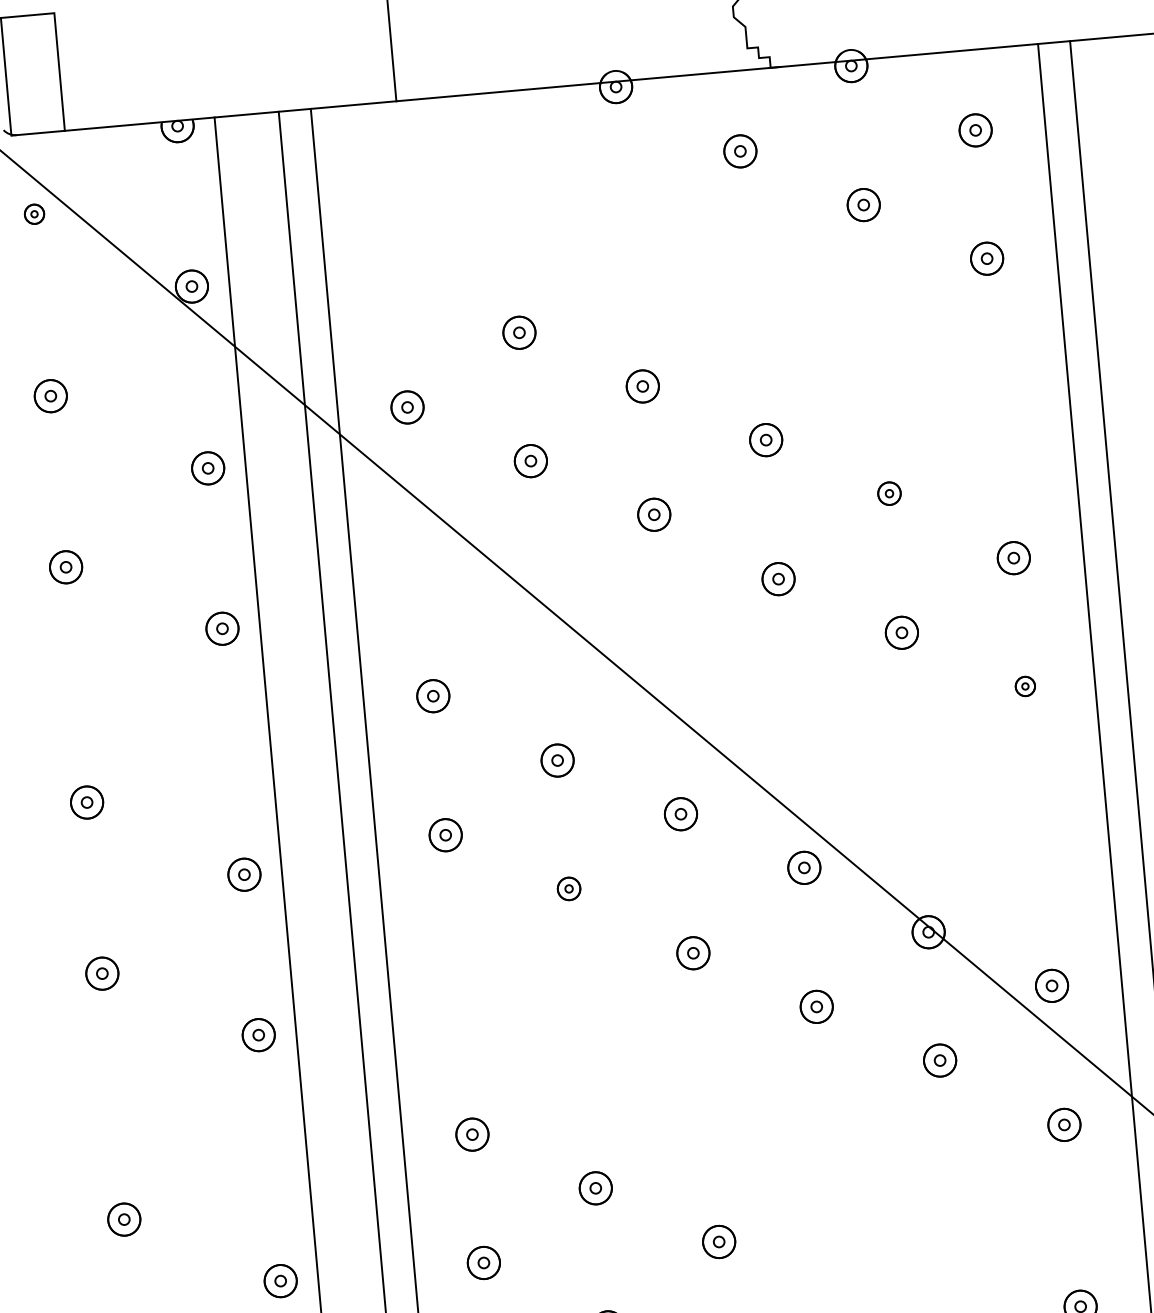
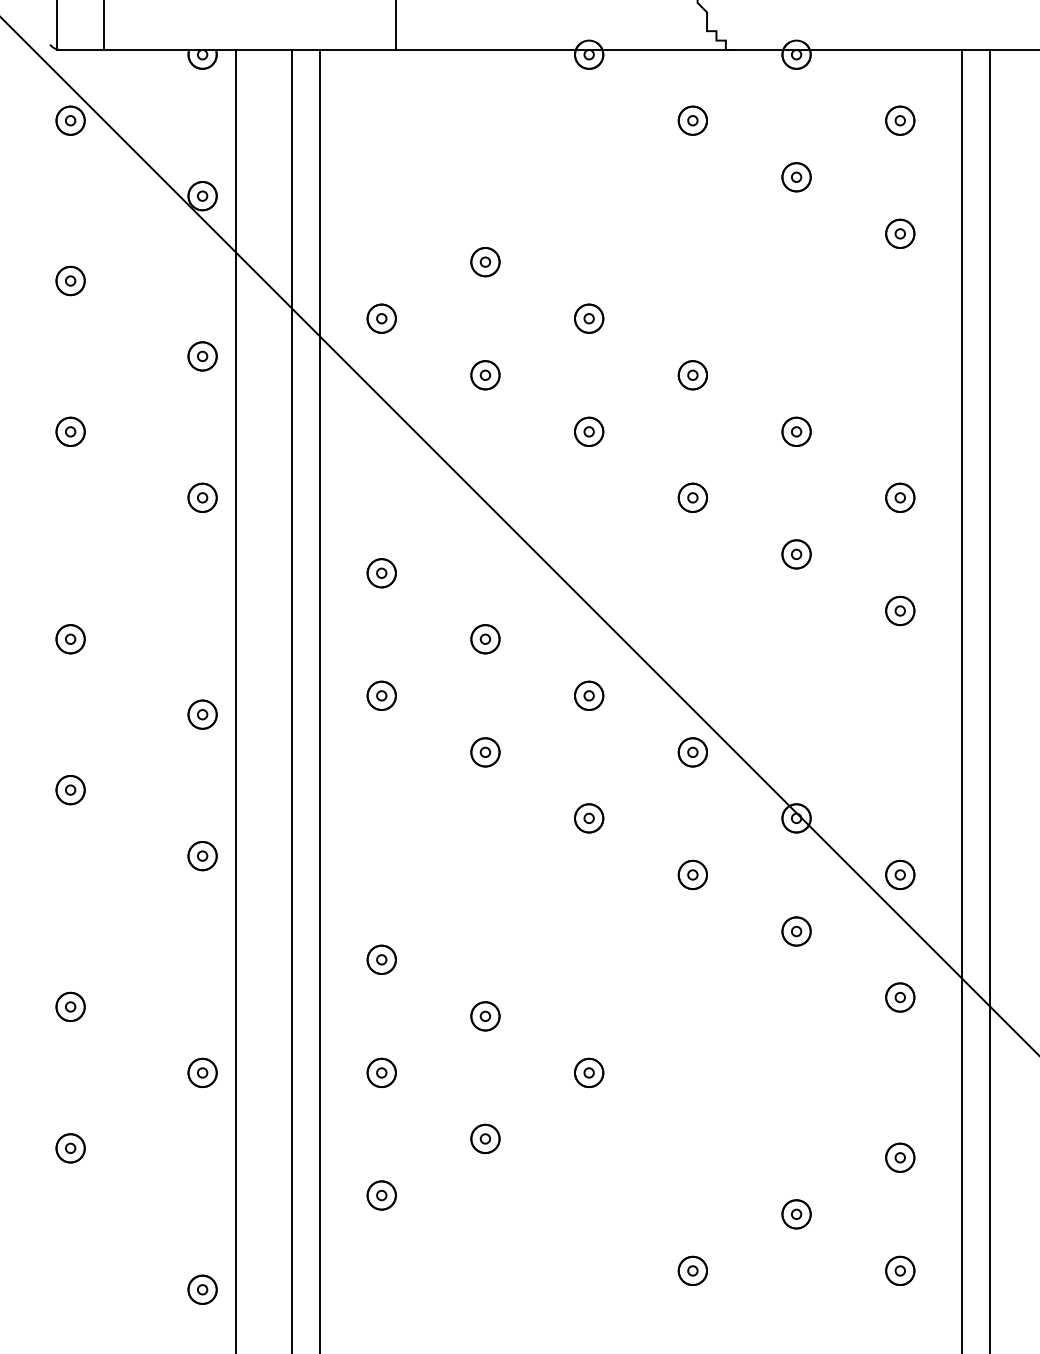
part: (34, 214) -> (70, 120), size x1.67
part: (889, 493) -> (796, 431), size x1.43
part: (1025, 685) -> (900, 610), size x1.67
part: (569, 888) -> (485, 752), size x1.43

